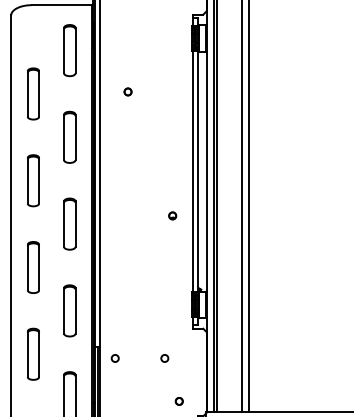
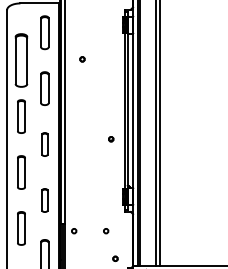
part: (33, 93) -> (21, 60), size x1.6
part: (69, 224) -> (44, 144), size x0.7
part: (69, 310) -> (44, 200), size x0.7

